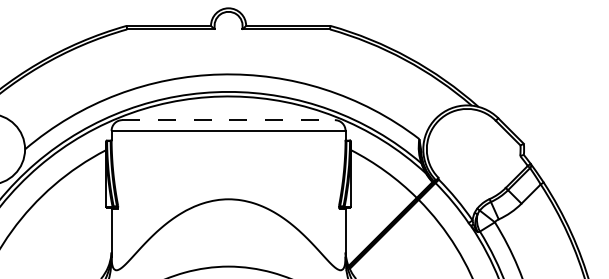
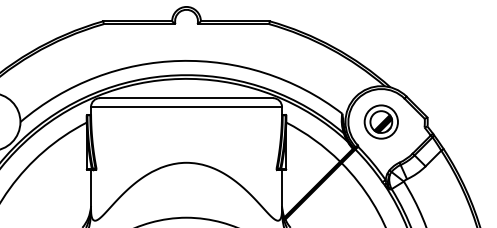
line: (229, 120) -> (187, 98), dashed -> solid
part: (467, 149) -> (381, 122), added

